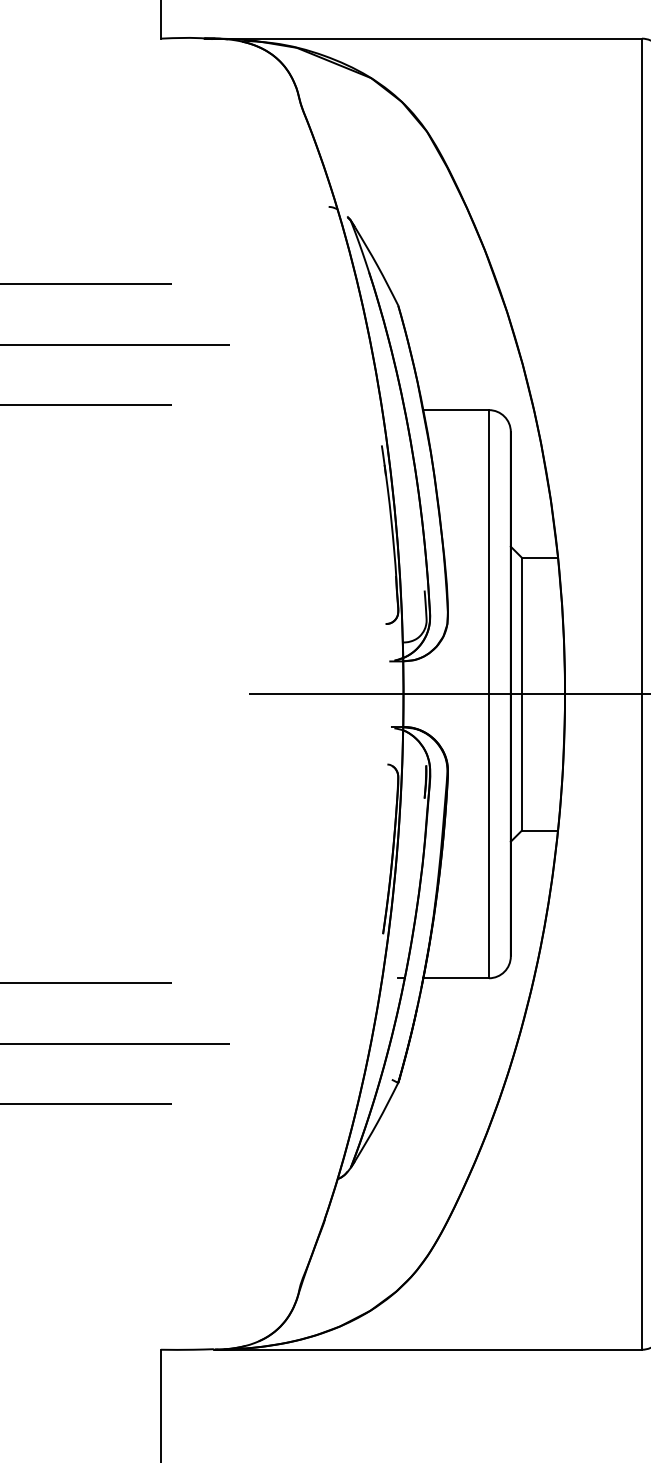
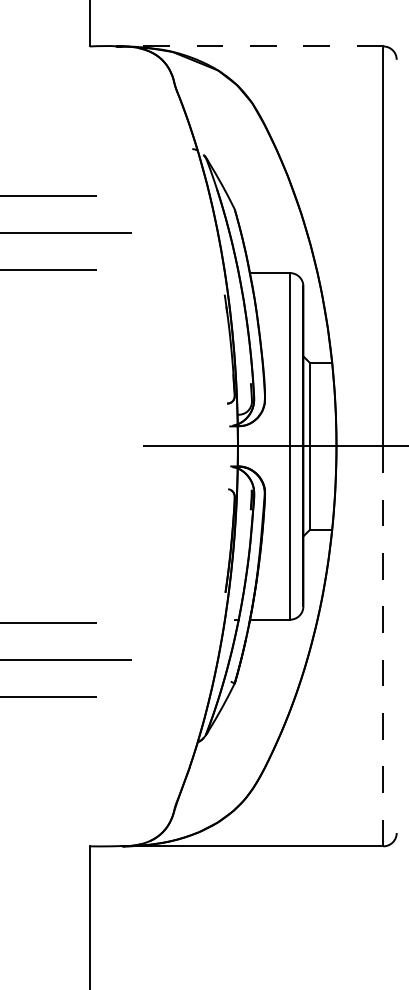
line: (422, 38) -> (249, 46), solid -> dashed
line: (642, 1022) -> (383, 646), solid -> dashed

